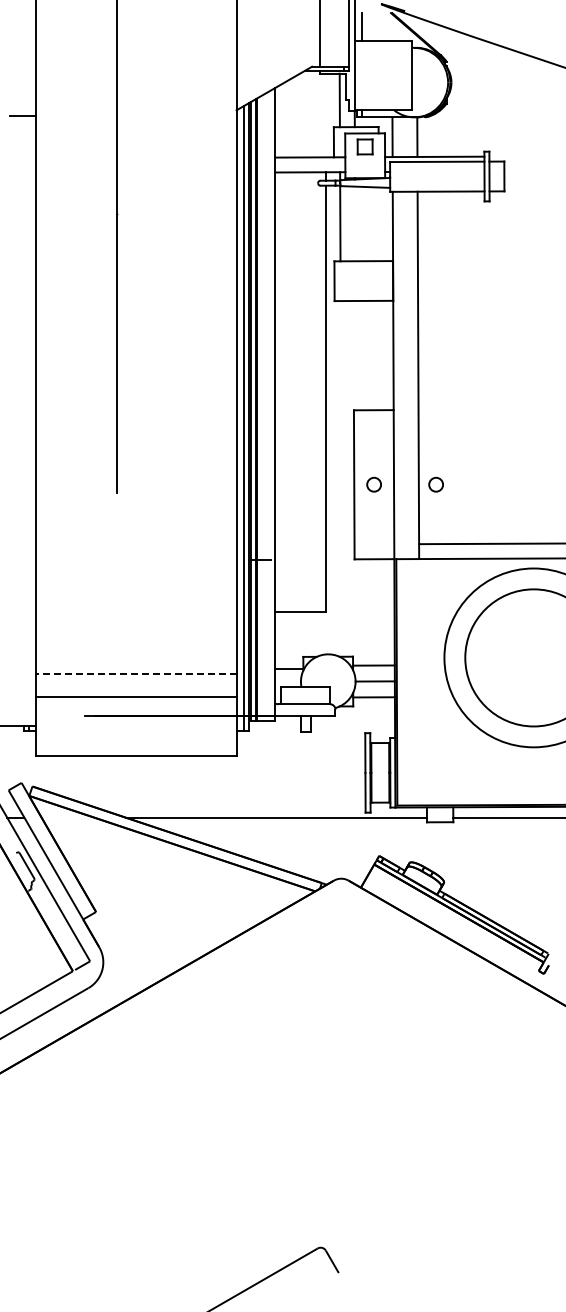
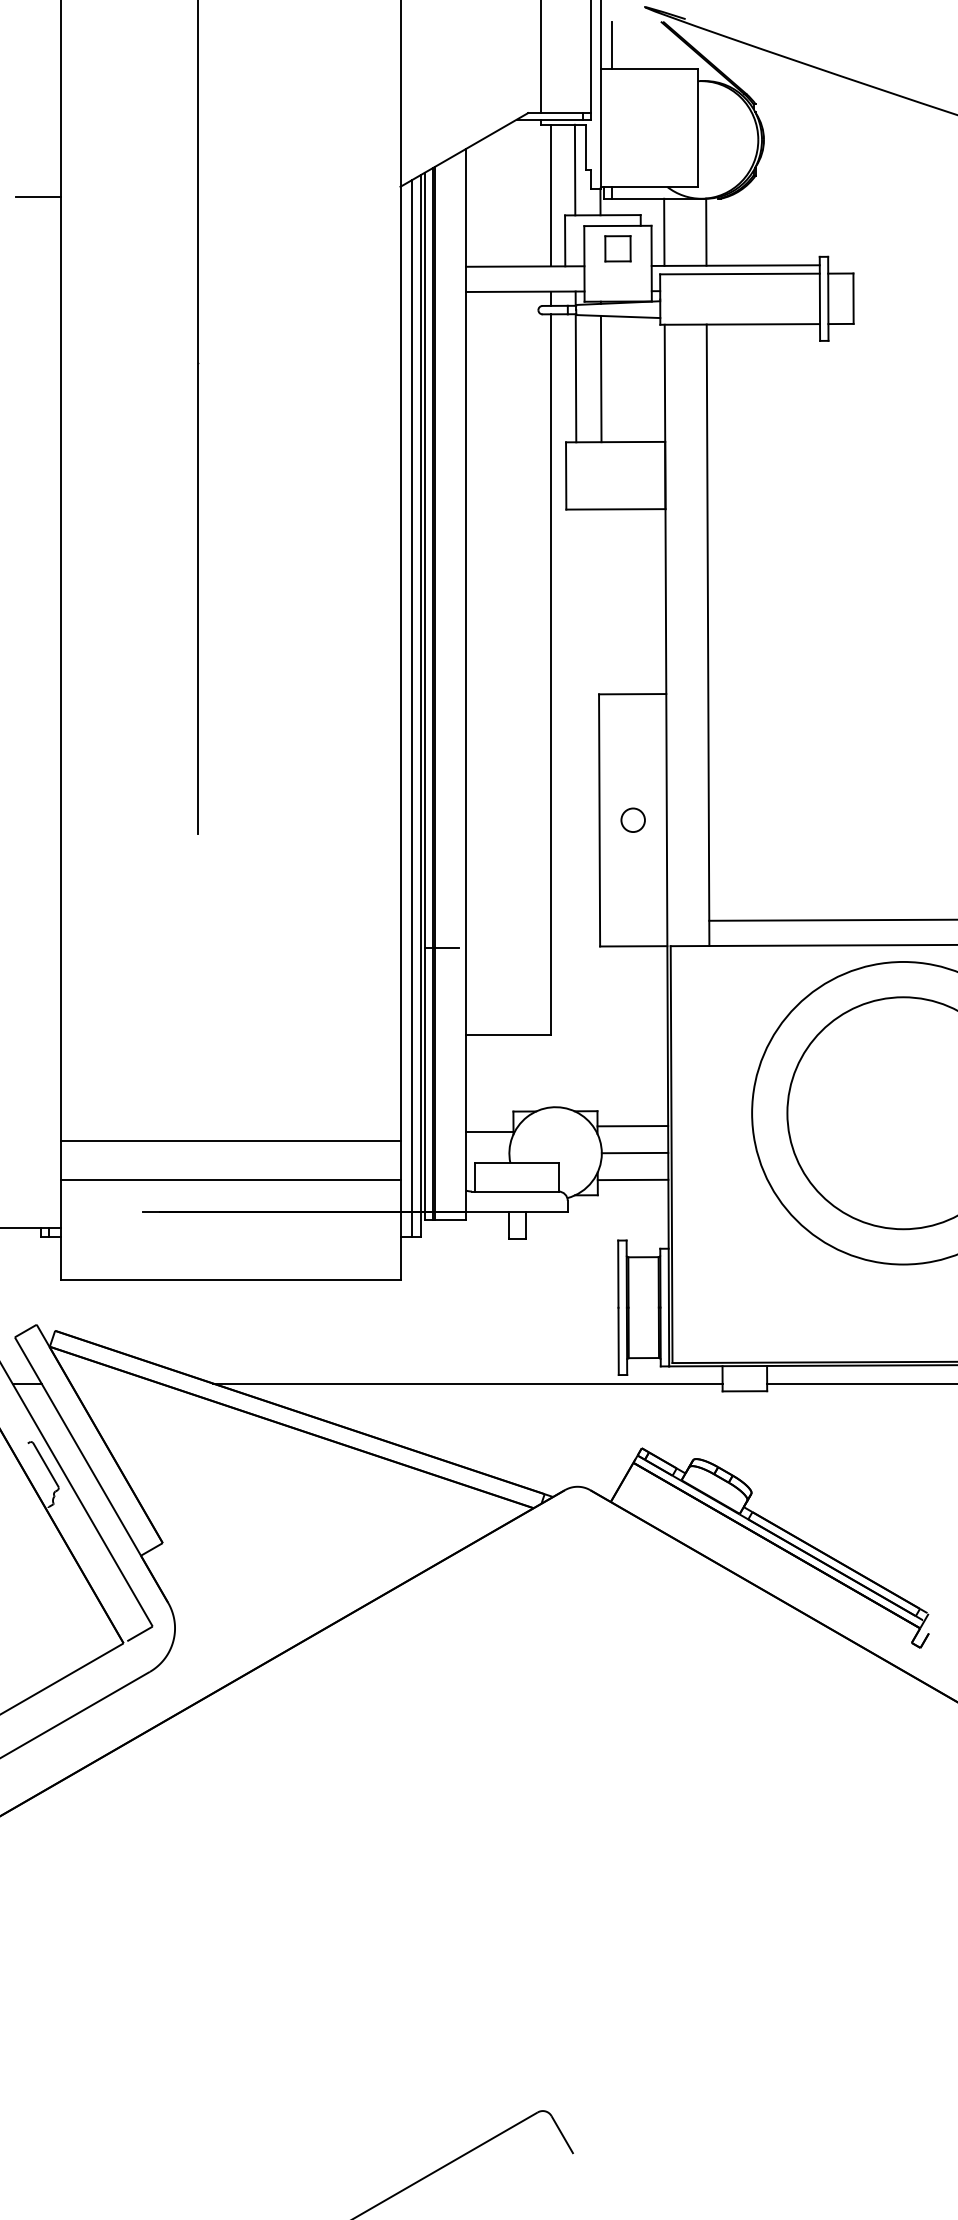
line: (325, 115) -> (550, 195), added
line: (355, 223) -> (601, 378), added
circle: (435, 484) -> (736, 819), removed
line: (135, 674) -> (229, 1141), dashed -> solid

